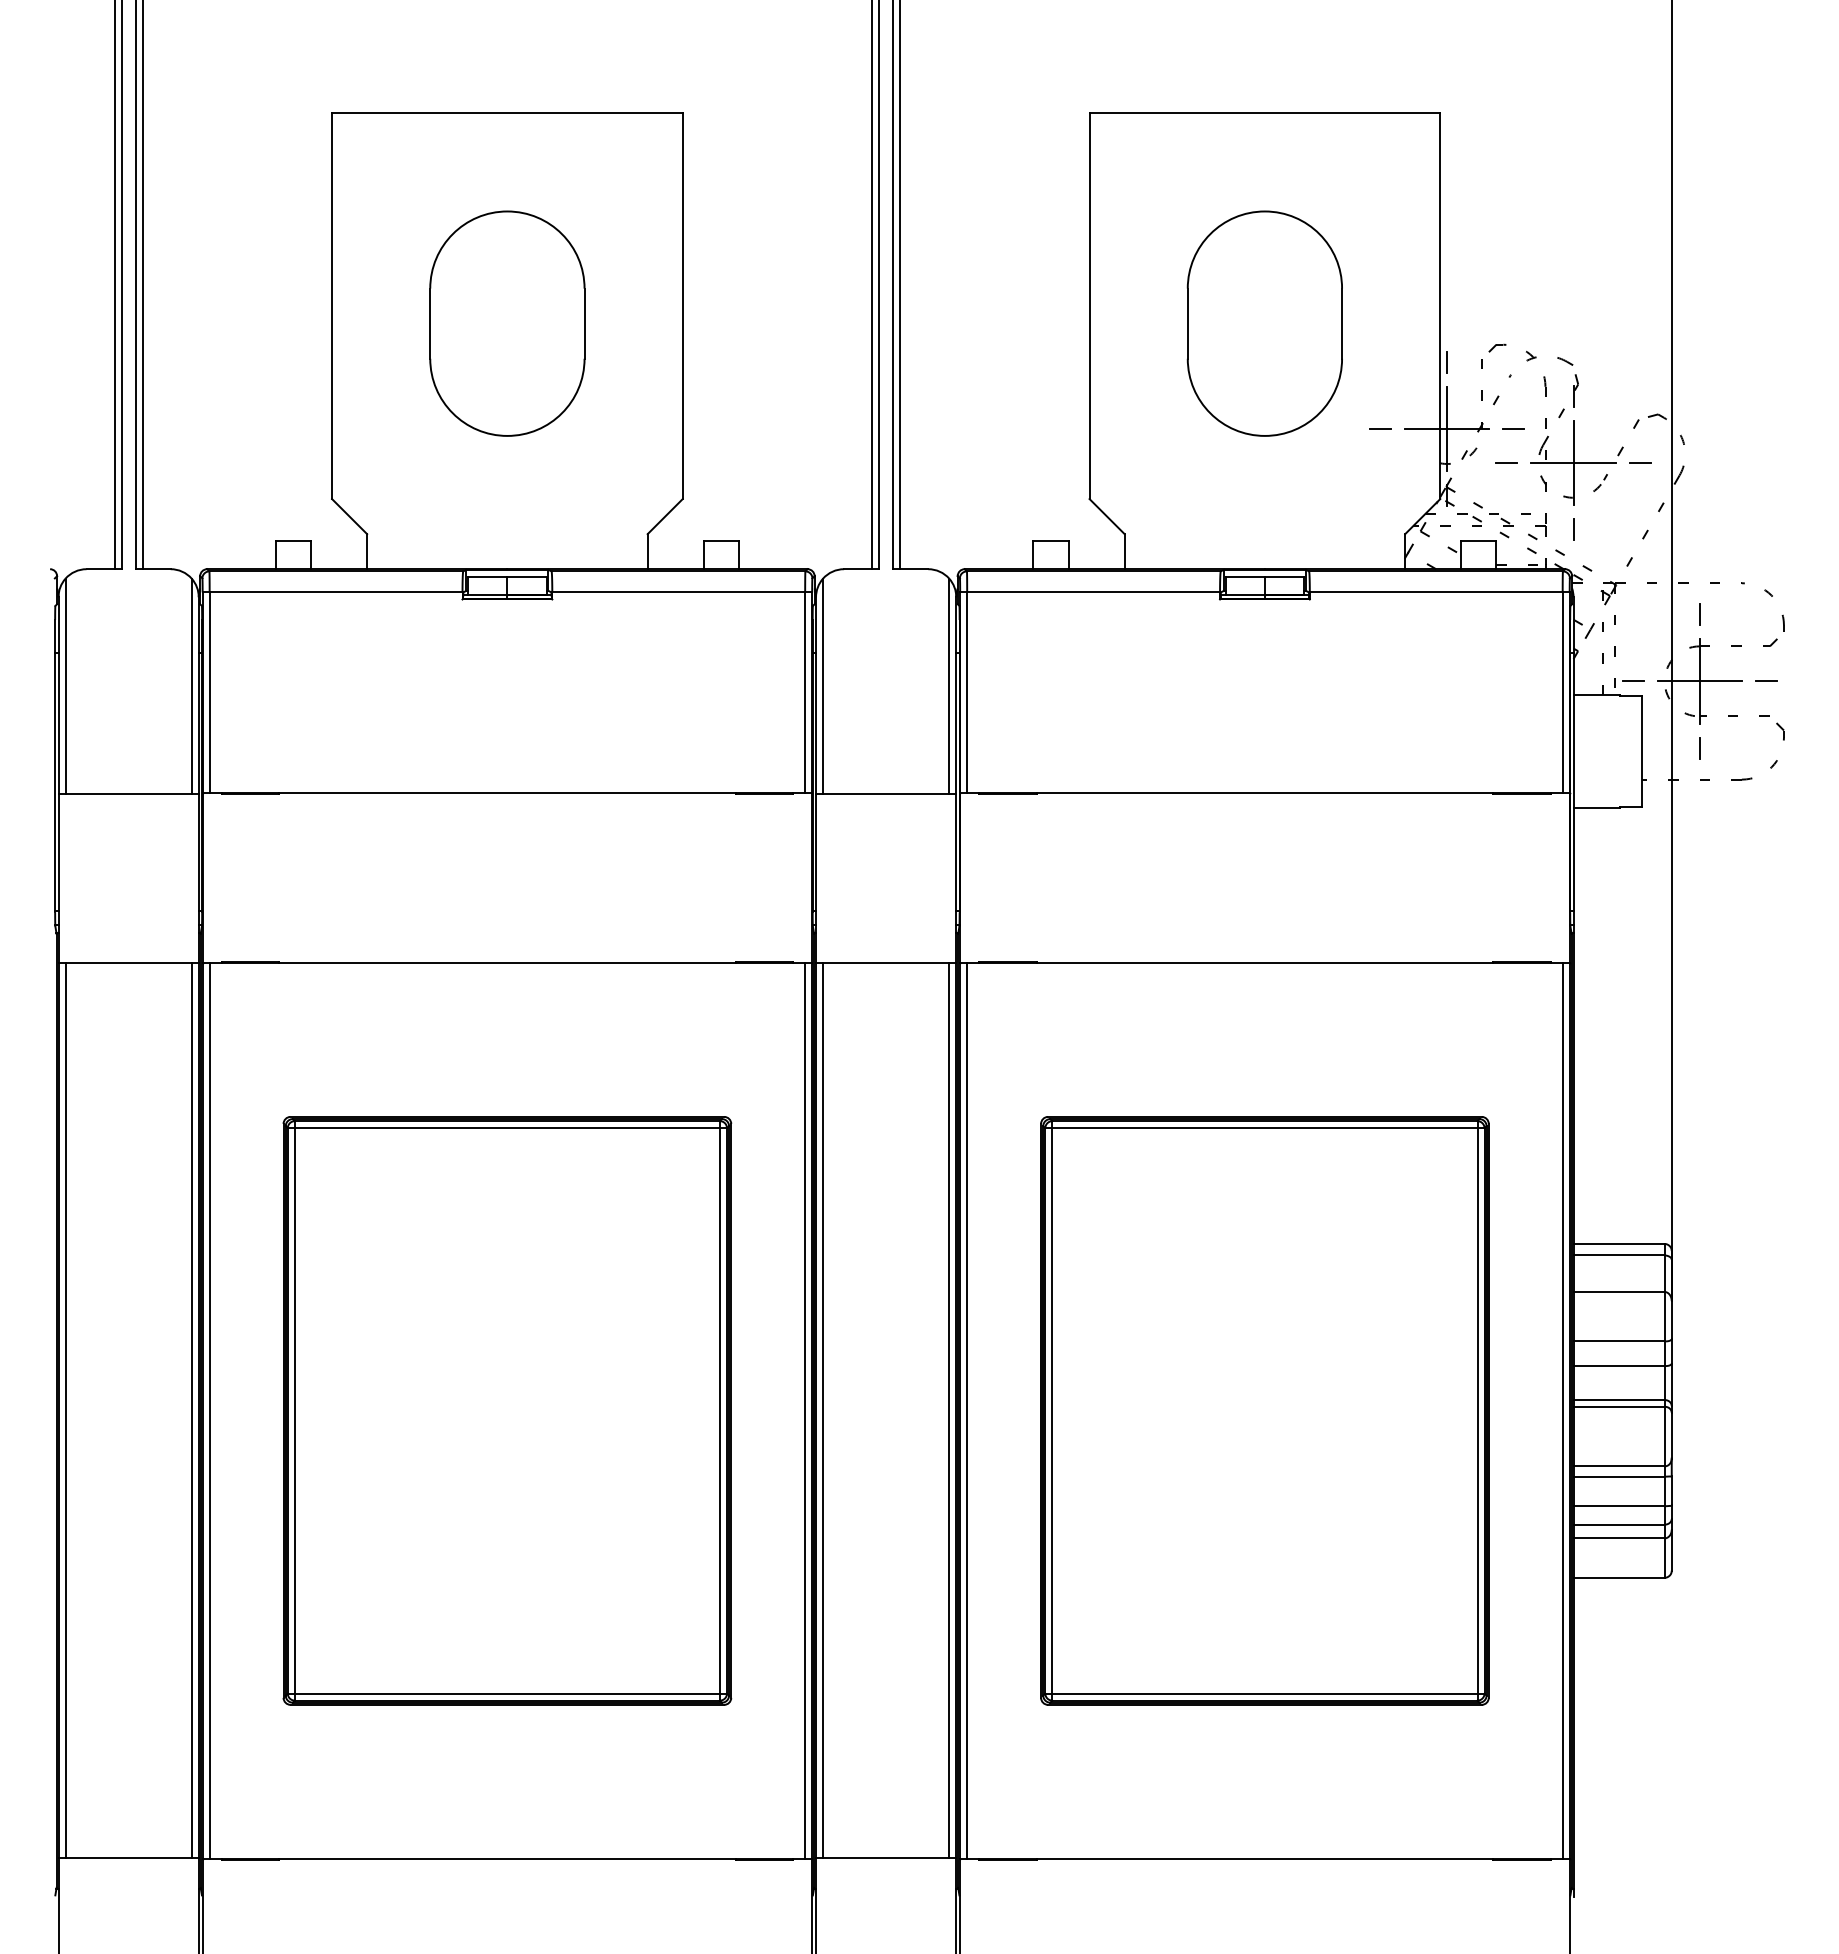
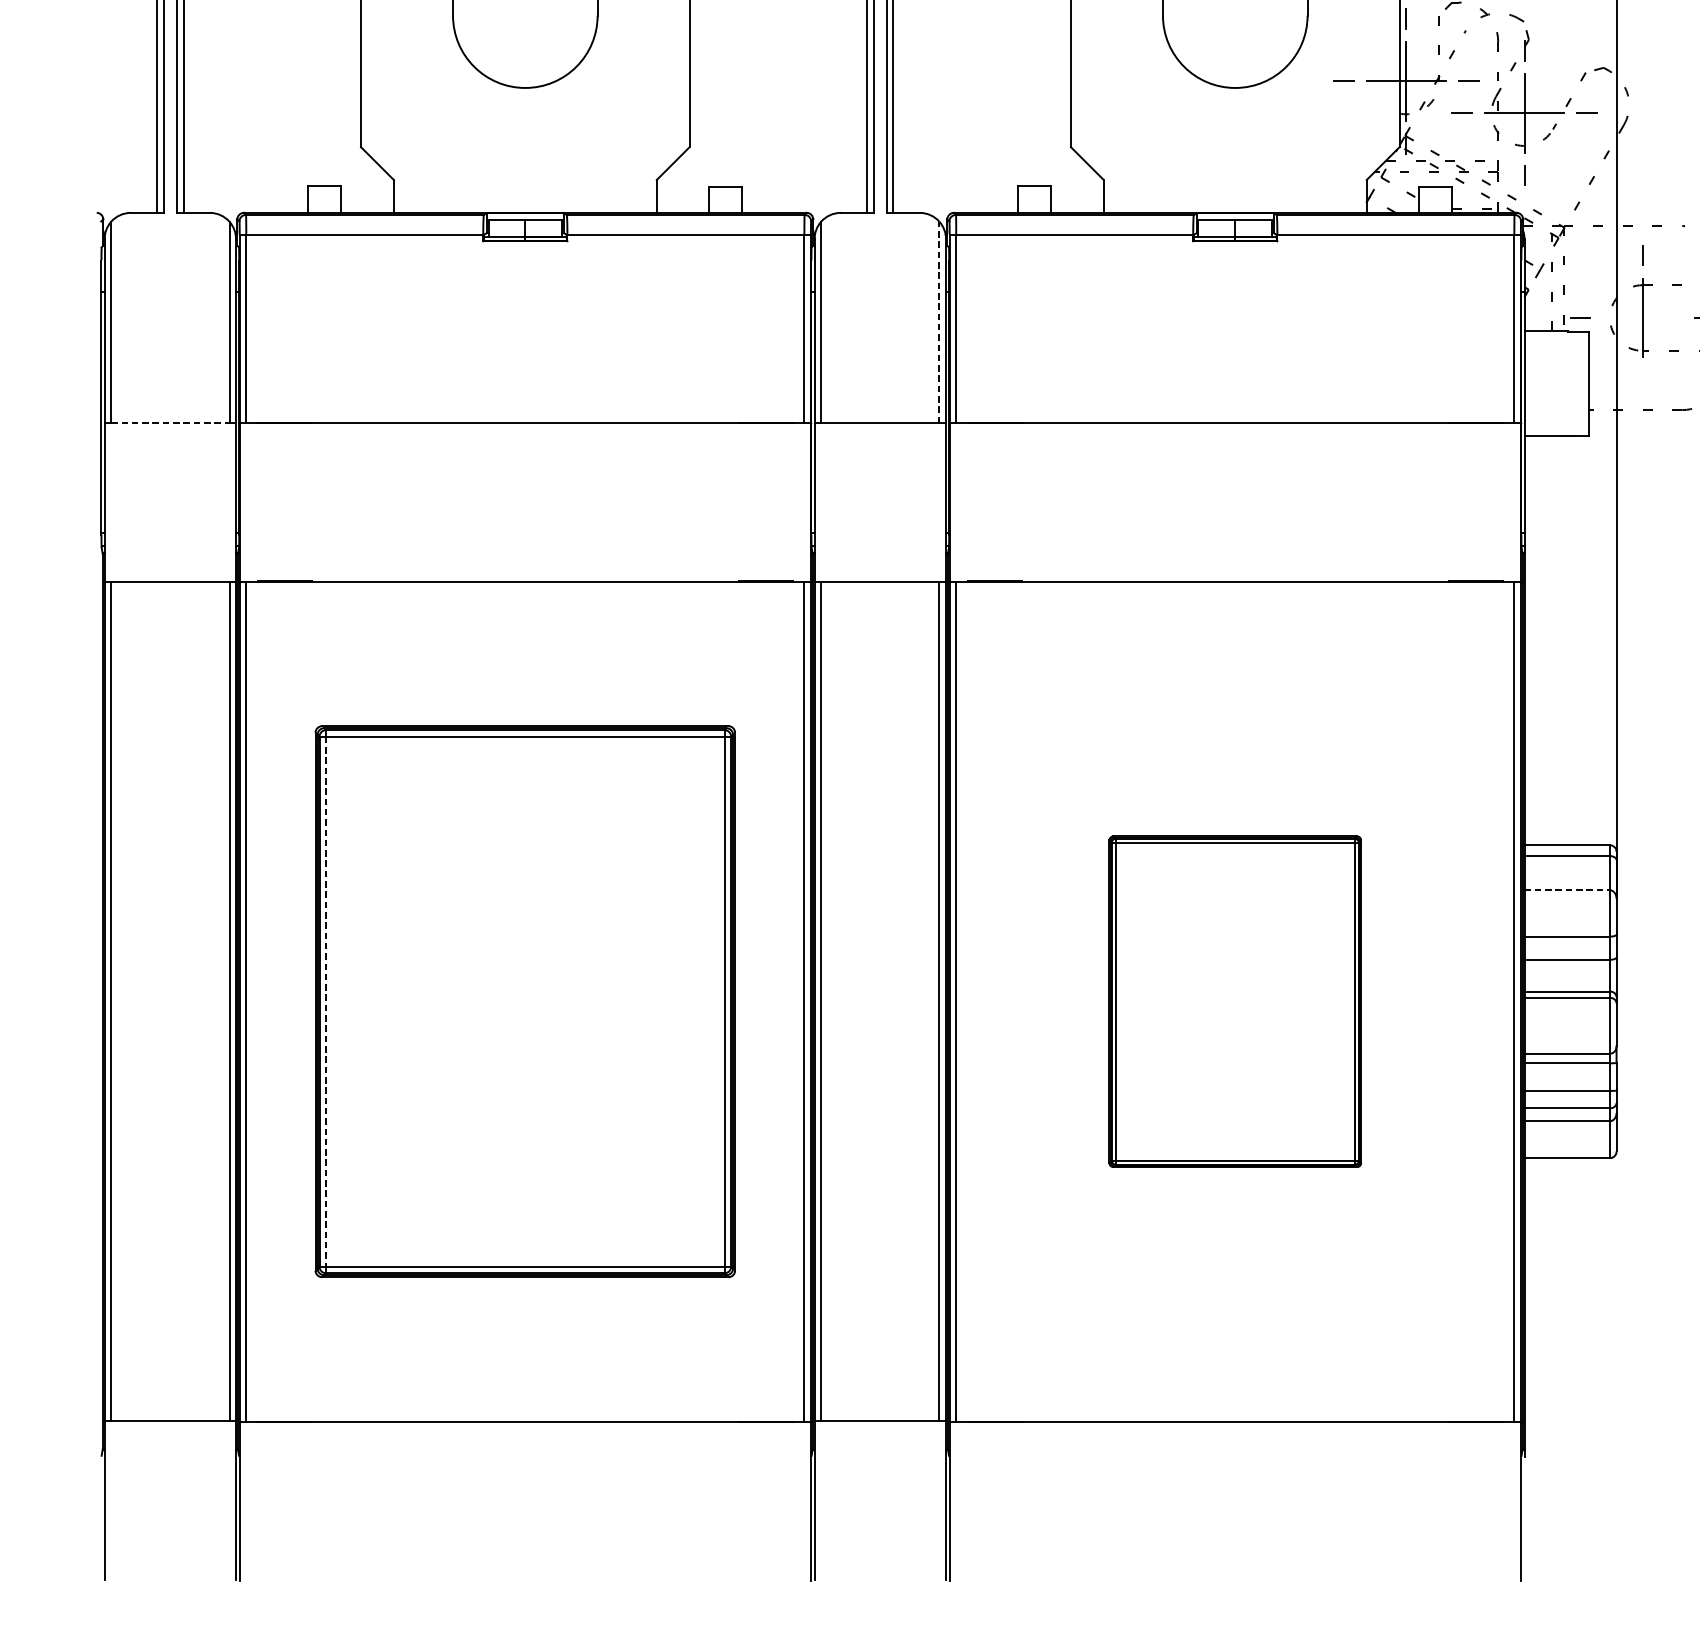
line: (1699, 681) -> (1642, 318), removed
line: (949, 686) -> (939, 322), solid -> dashed
line: (1699, 748) -> (1642, 380), removed
line: (129, 793) -> (171, 423), solid -> dashed
line: (1619, 1292) -> (1567, 890), solid -> dashed
line: (294, 1410) -> (325, 1001), solid -> dashed
part: (1264, 1410) -> (1234, 1001), size x0.6

